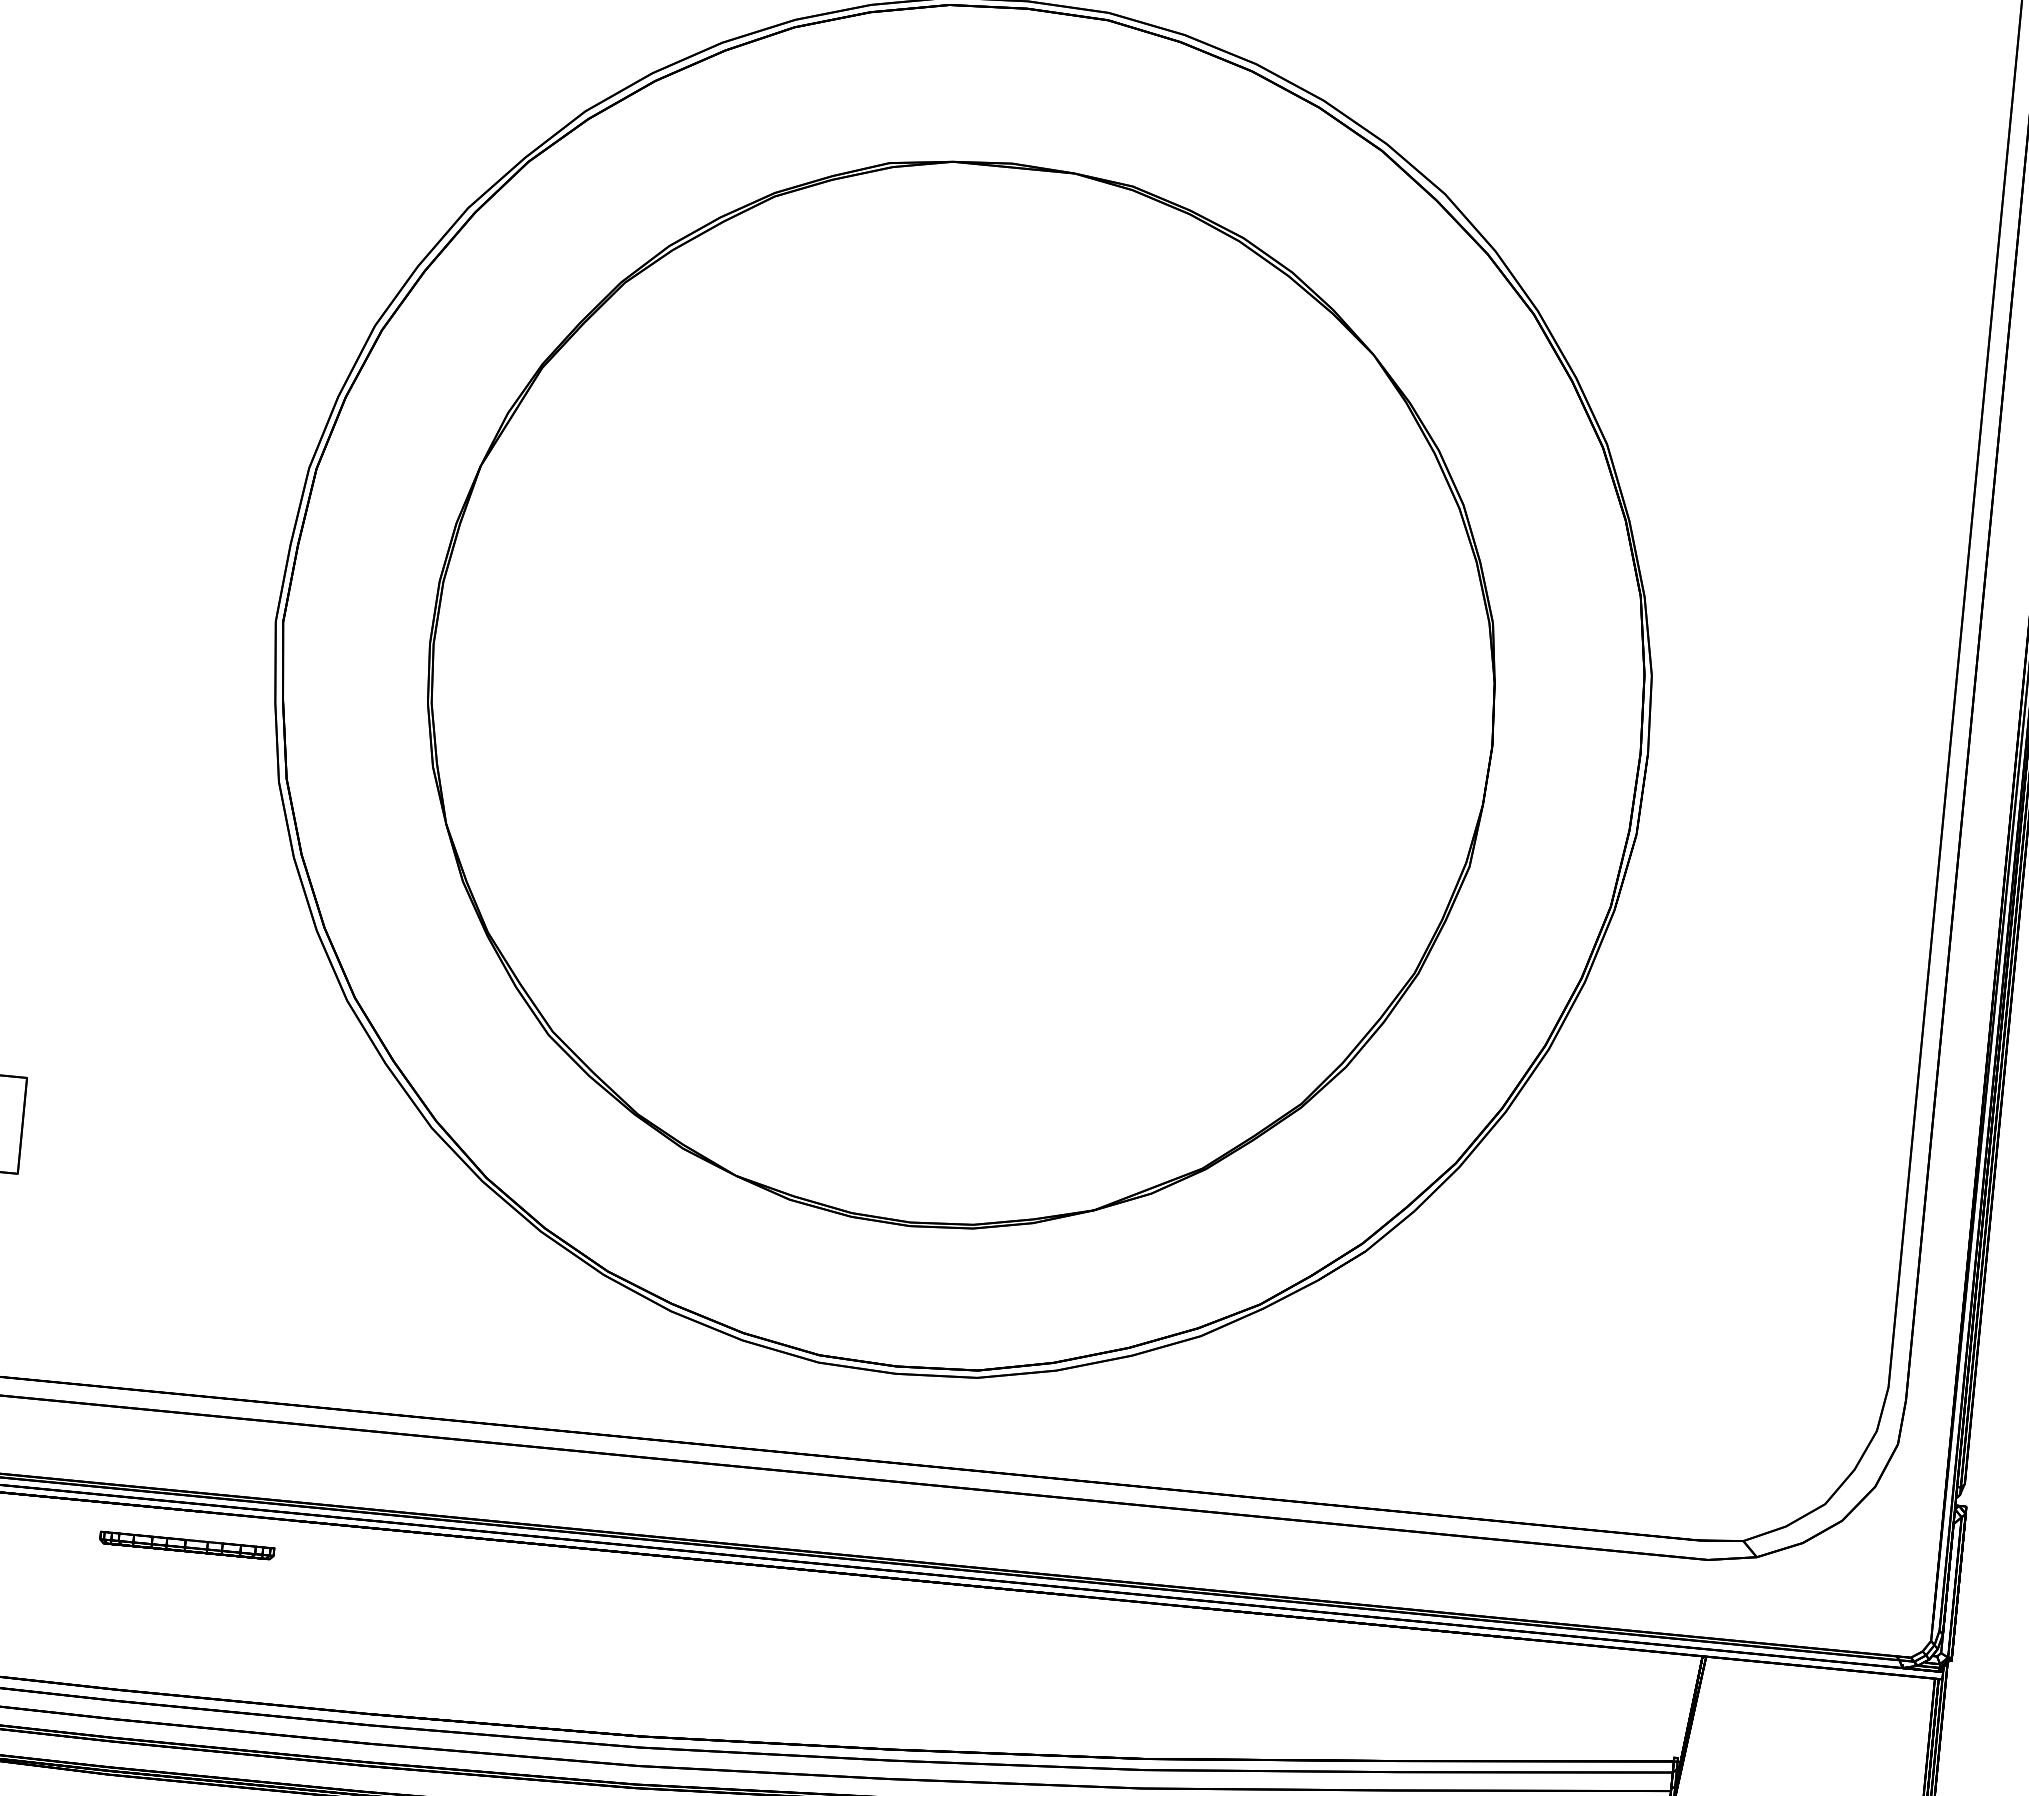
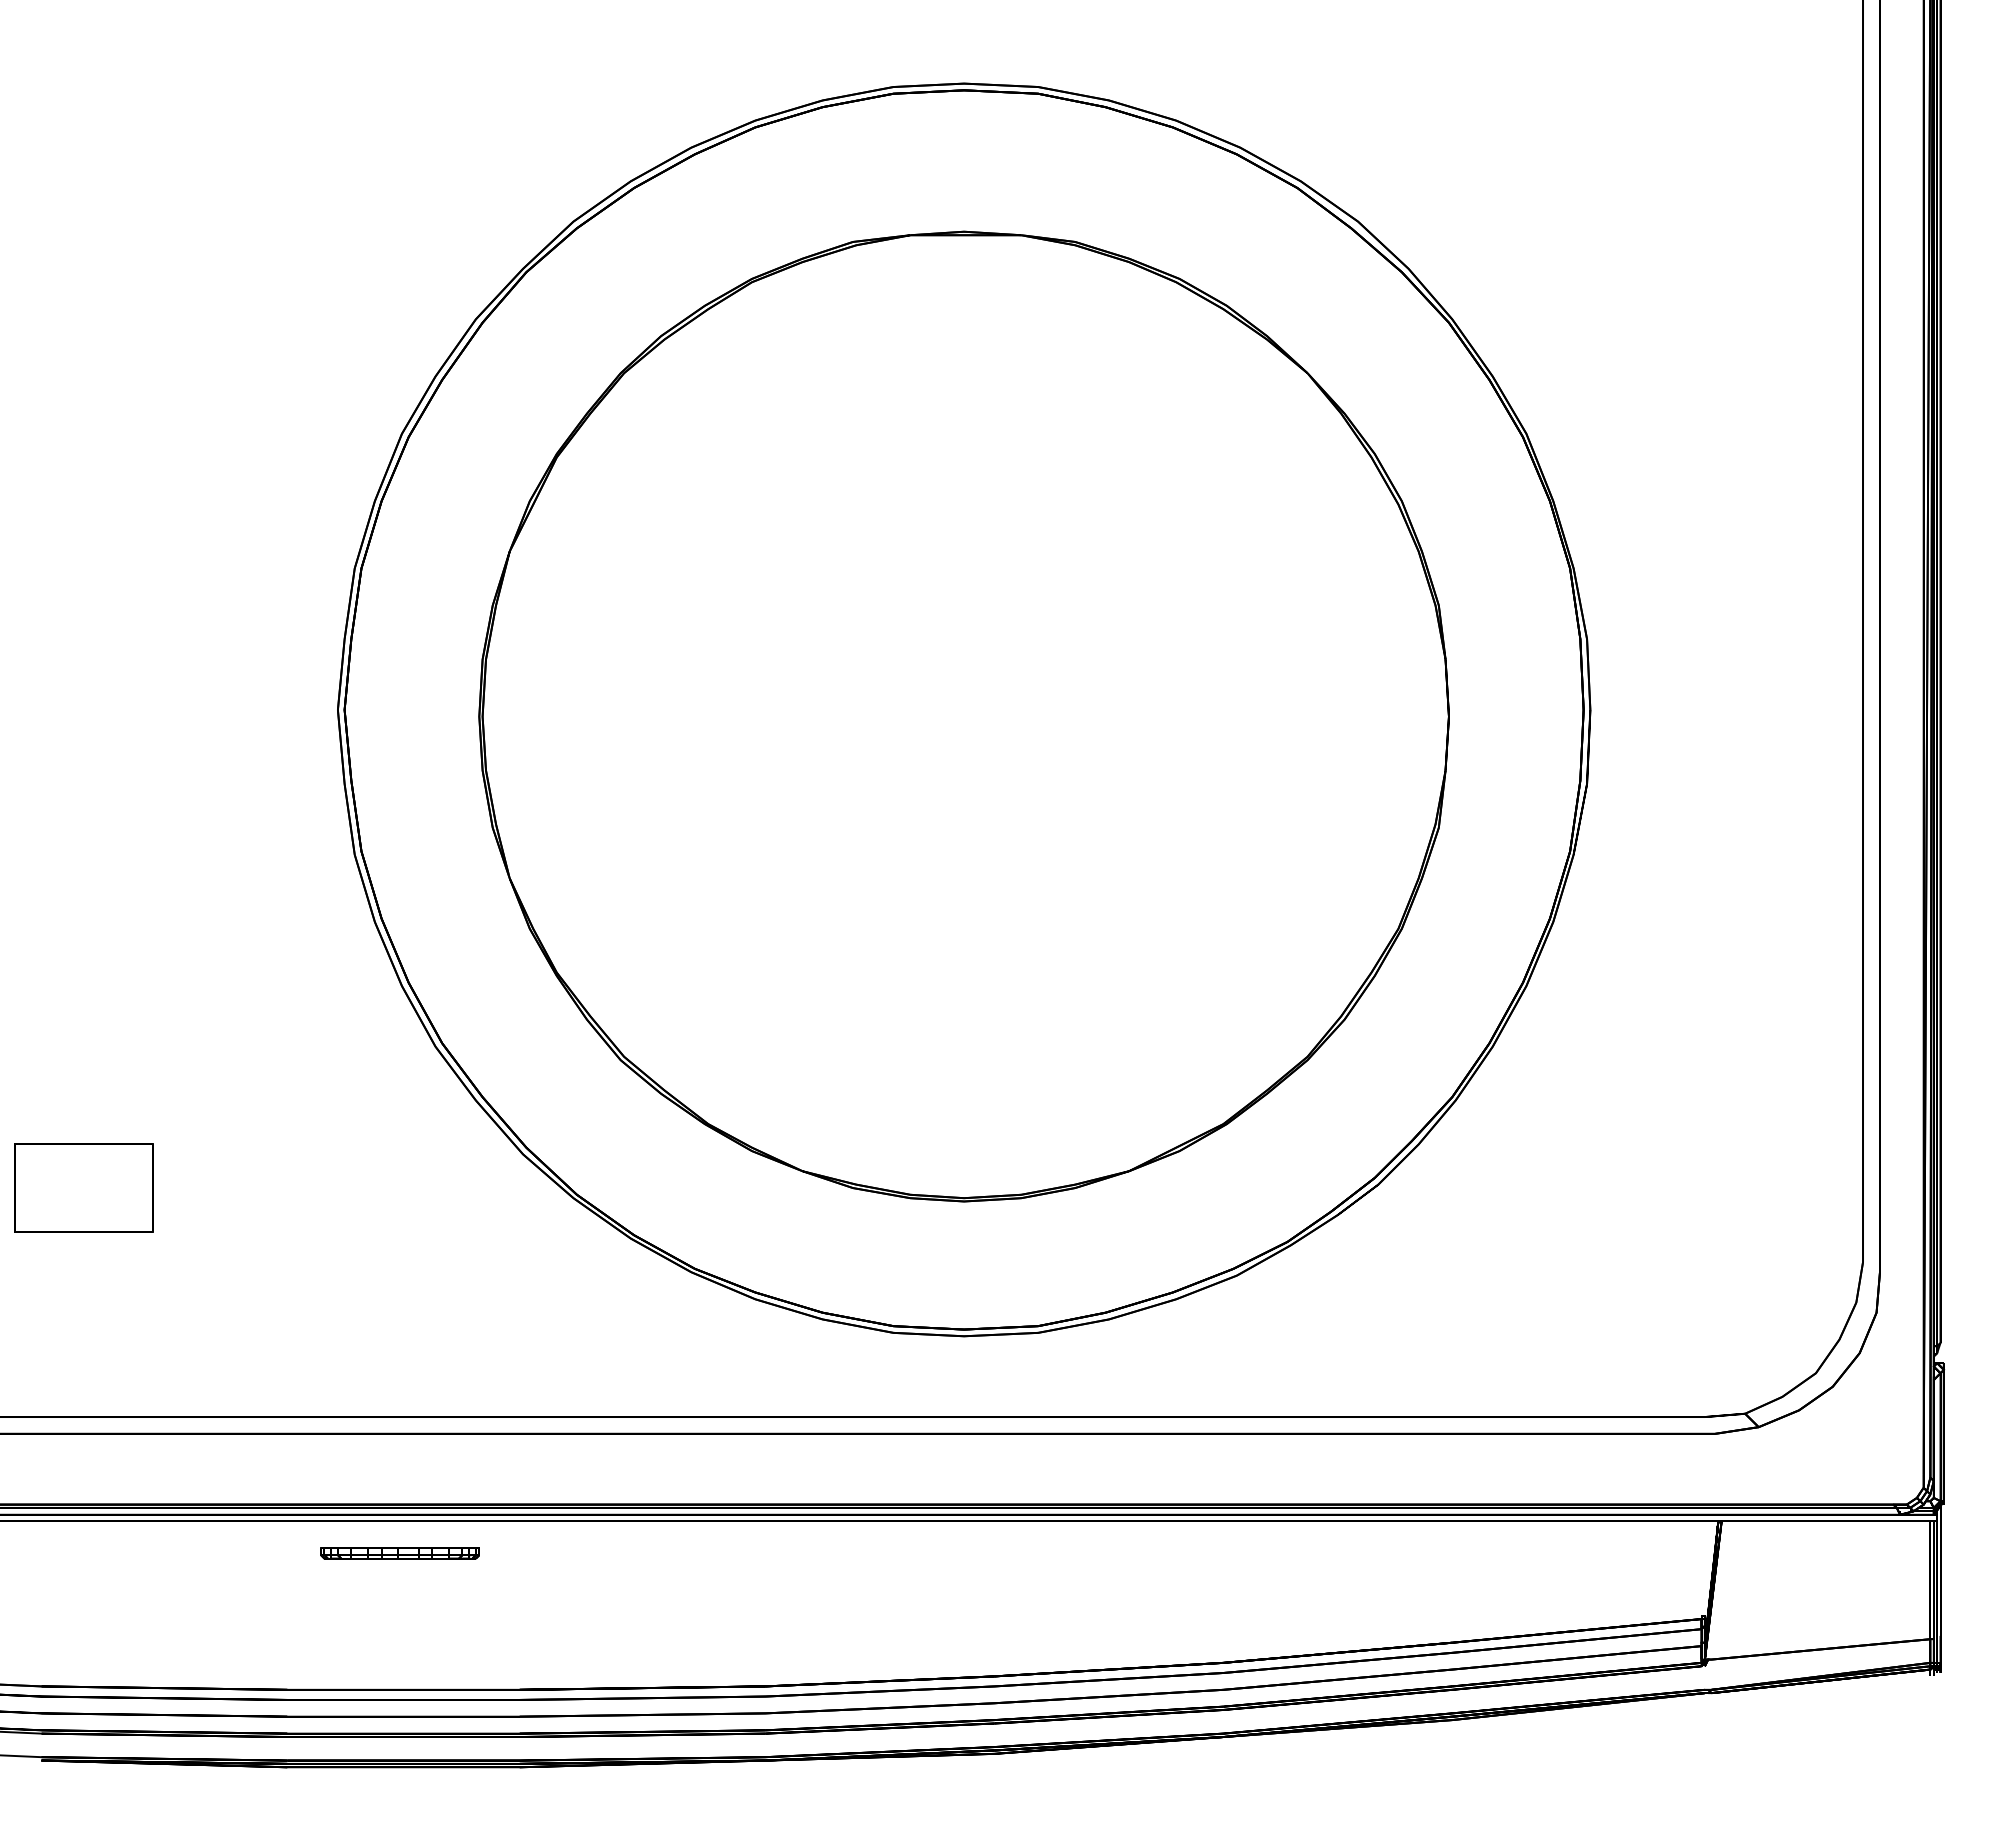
part: (186, 1545) -> (399, 1553), moved

